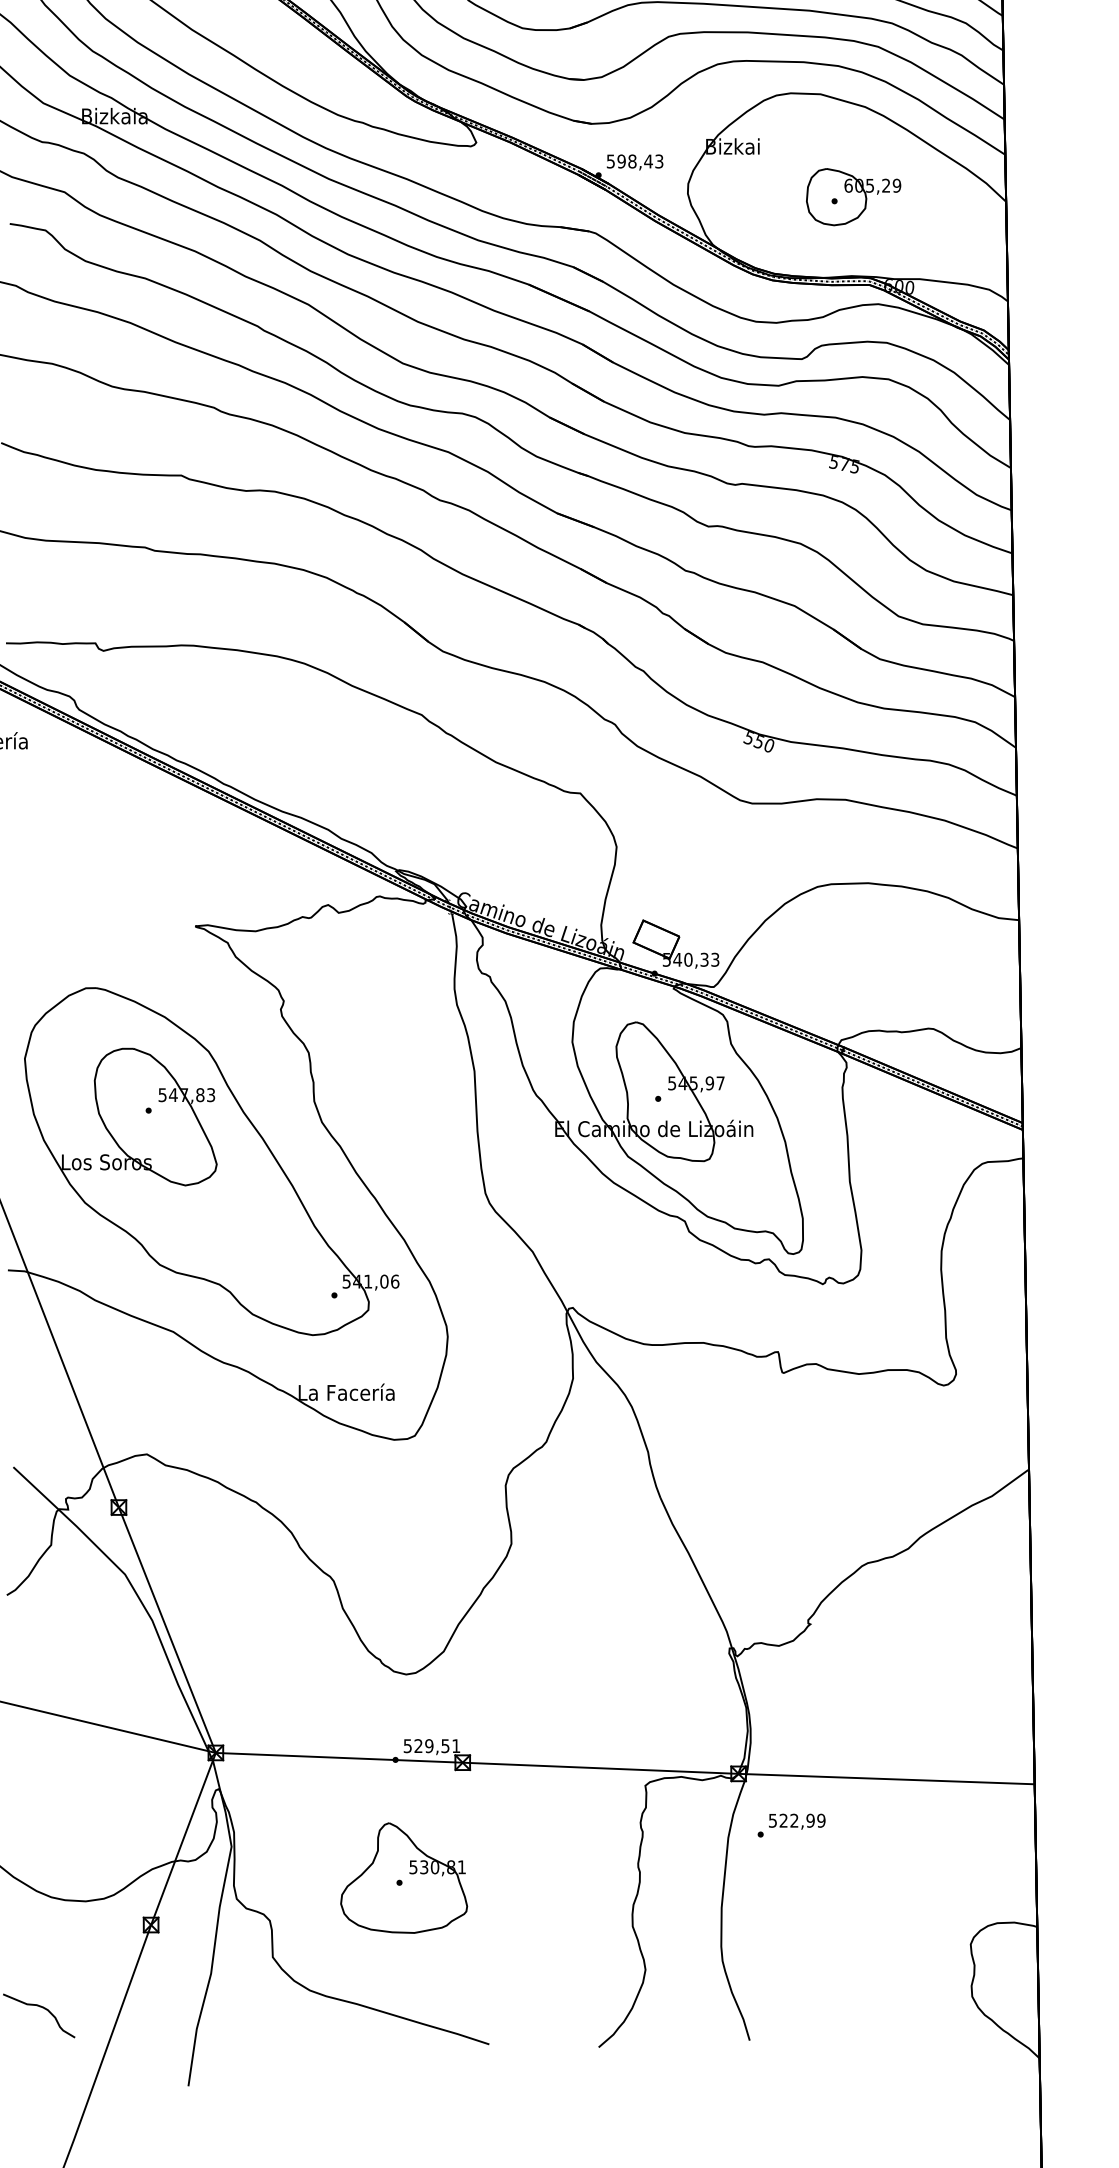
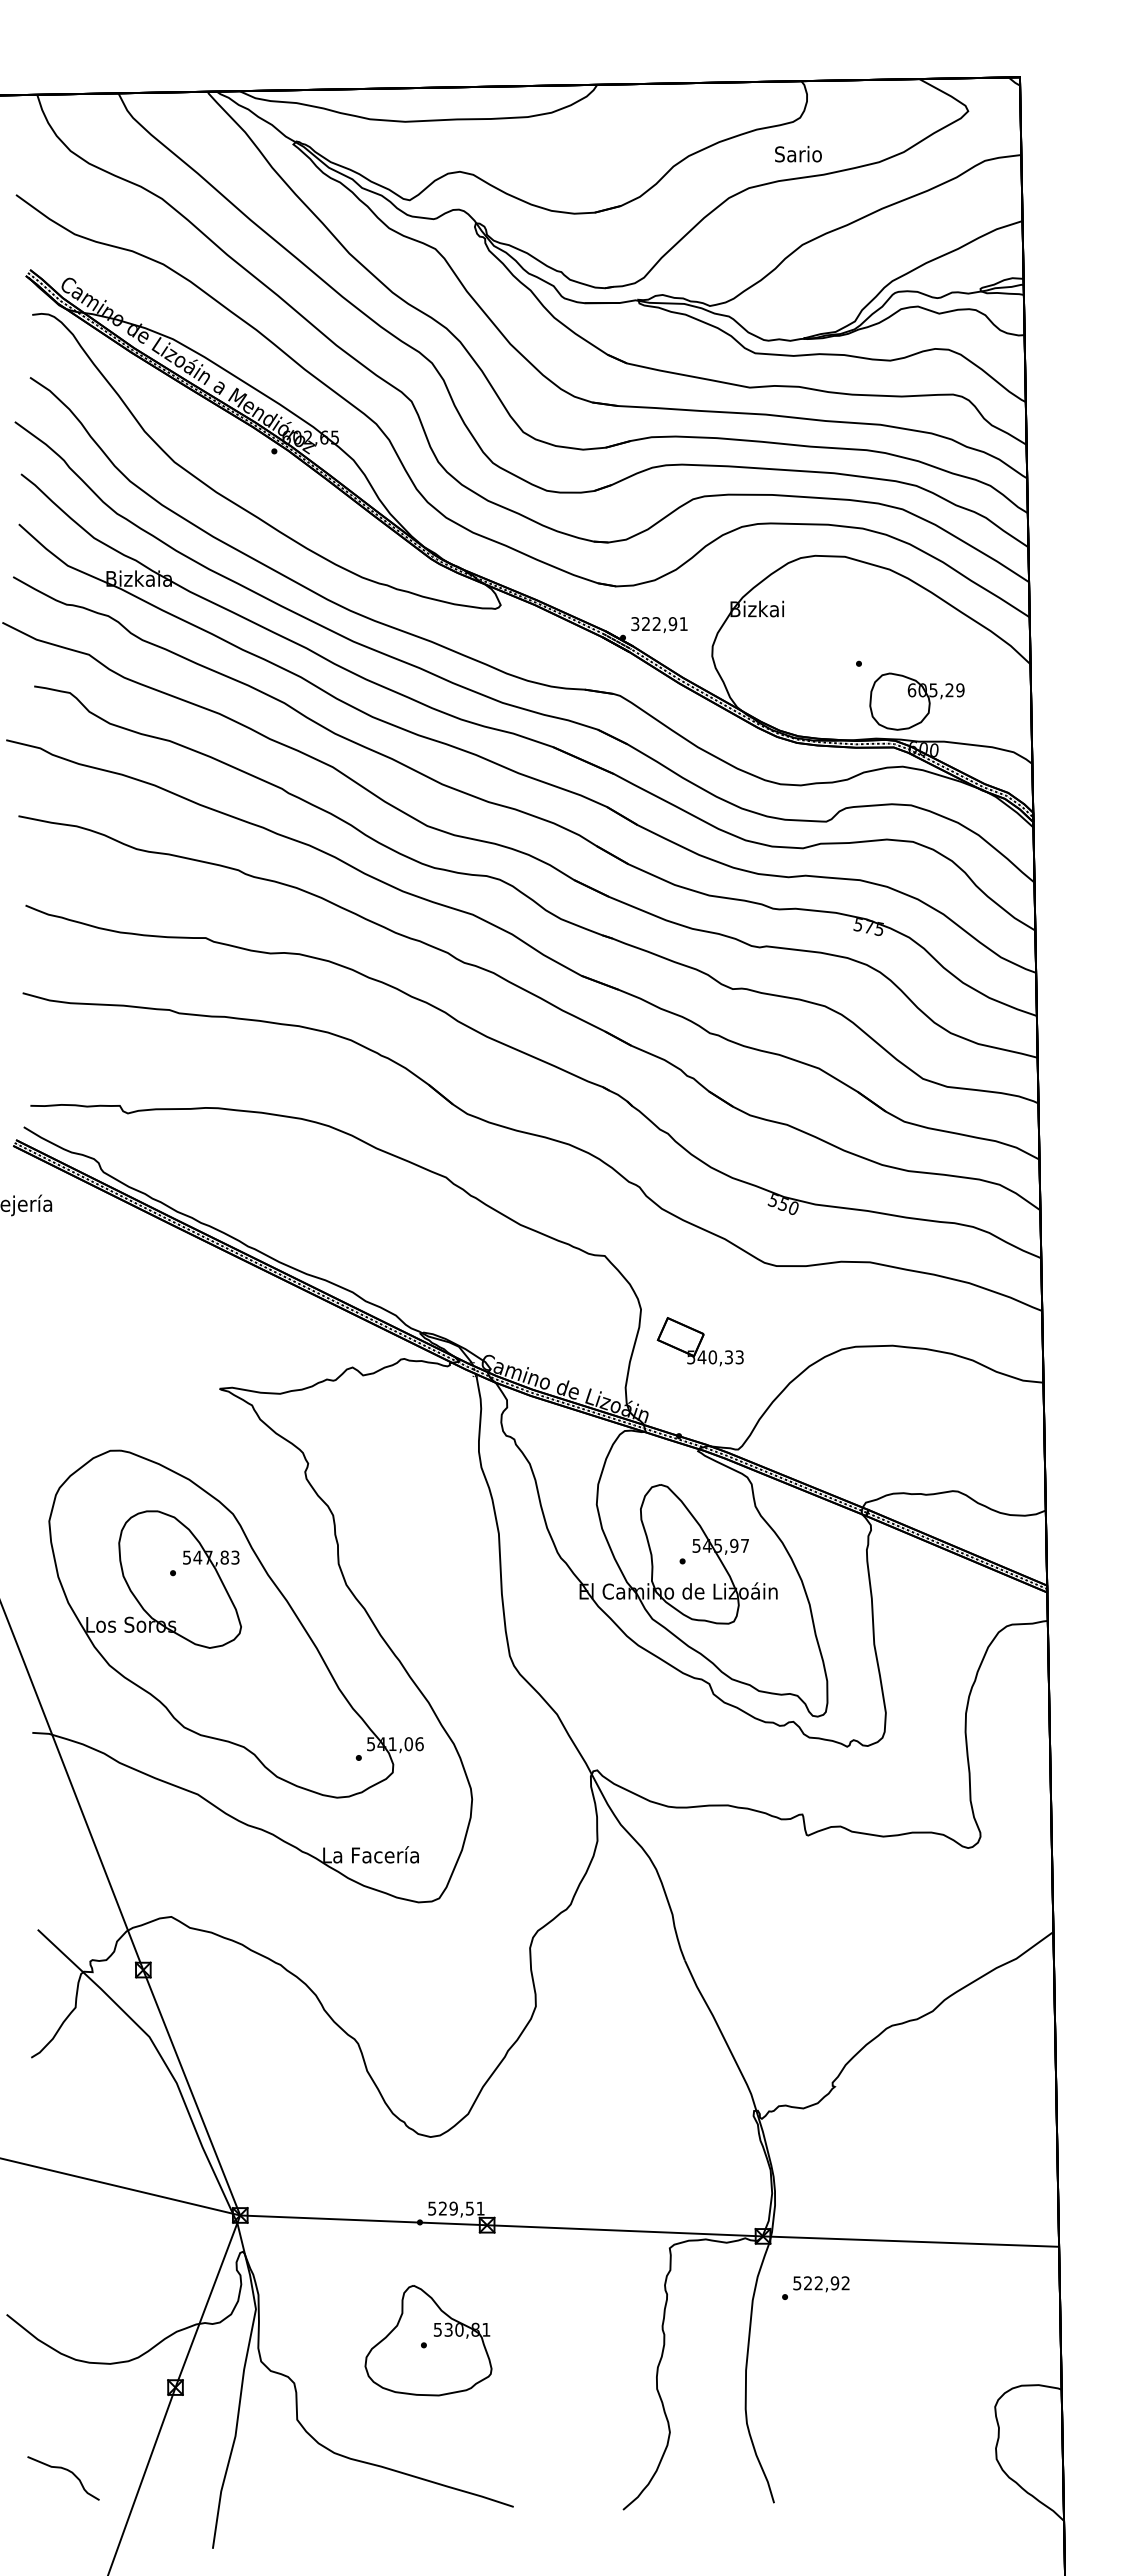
text: (635, 161) -> (659, 624), 598,43 -> 322,91
part: (853, 196) -> (916, 701), moved
part: (675, 943) -> (699, 1341), moved
text: (821, 1820) -> (845, 2283), 522,99 -> 522,92

